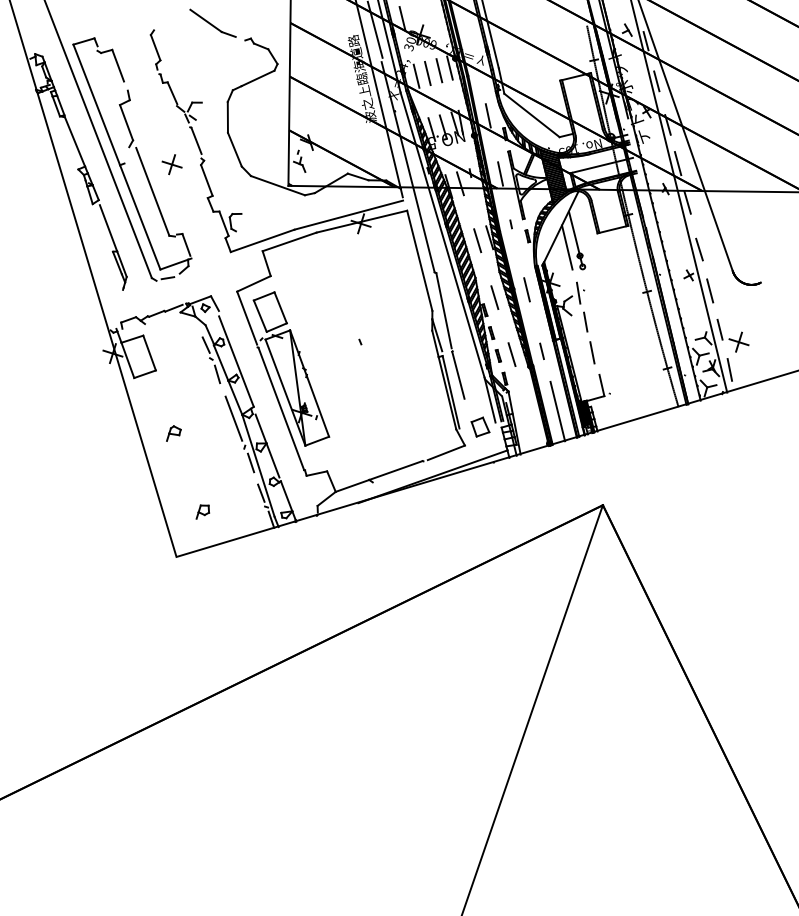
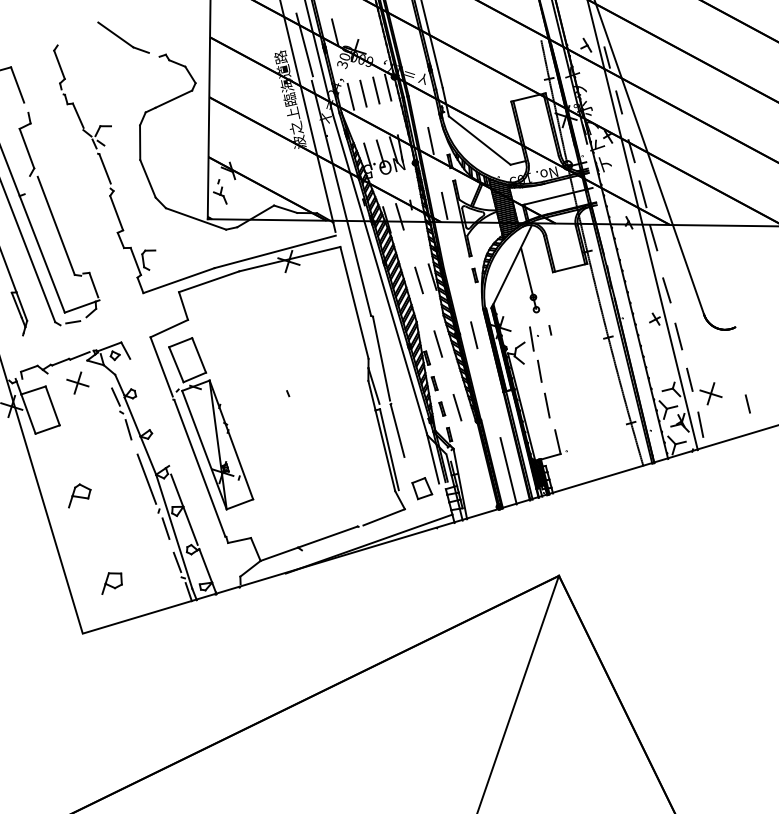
part: (171, 164) -> (77, 382), moved
line: (510, 224) -> (549, 330), moved
line: (567, 247) -> (519, 288), removed
line: (541, 350) -> (747, 403), moved
line: (236, 361) -> (149, 415), removed
part: (173, 433) -> (79, 495), size x1.4
part: (202, 511) -> (111, 582), size x1.4

